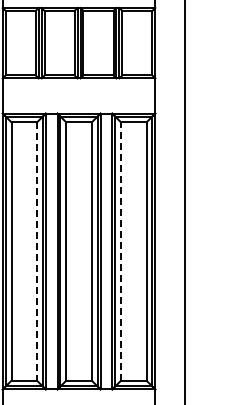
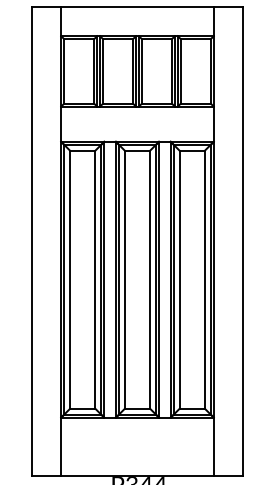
line: (121, 251) -> (179, 279), dashed -> solid
line: (37, 252) -> (95, 280), dashed -> solid

